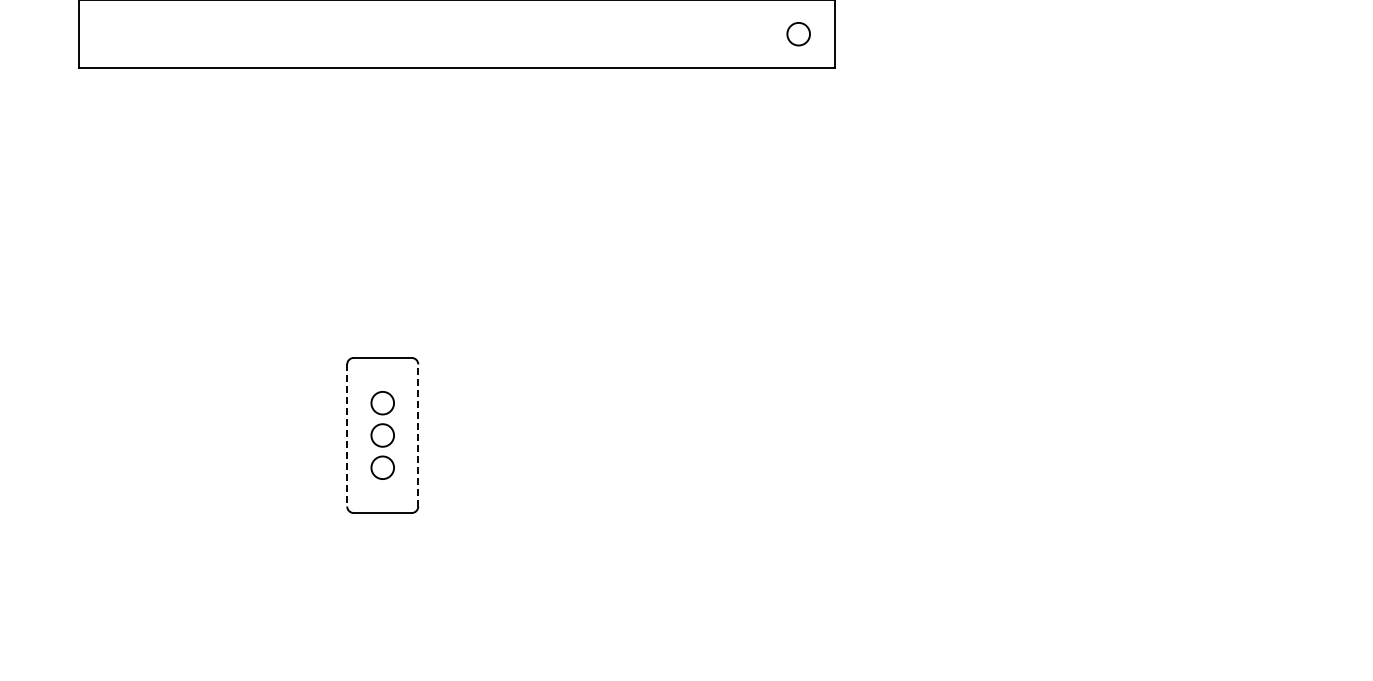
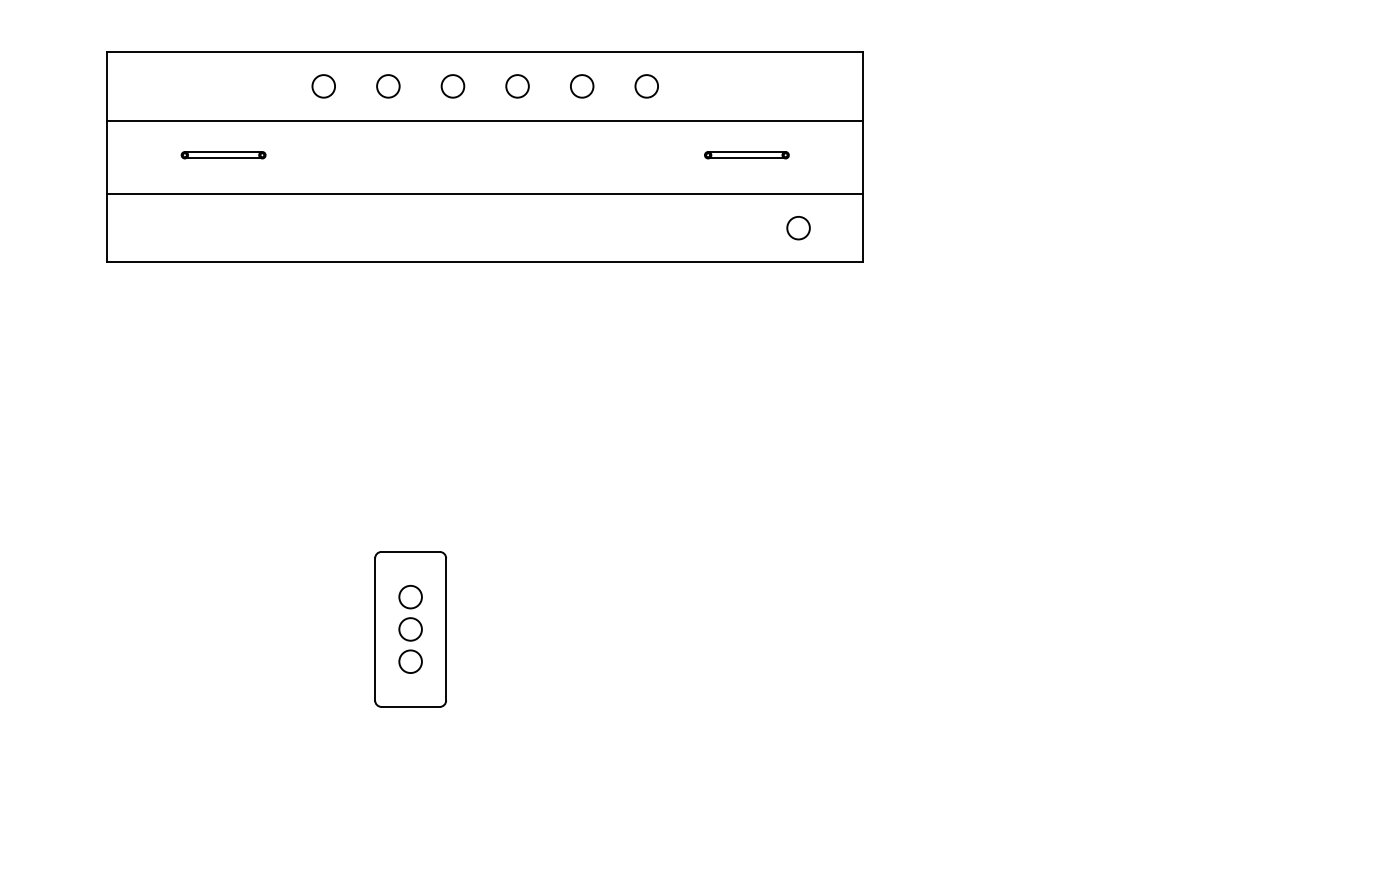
circle: (798, 34) -> (798, 228), moved
line: (418, 434) -> (446, 628), dashed -> solid
line: (347, 435) -> (375, 629), dashed -> solid

